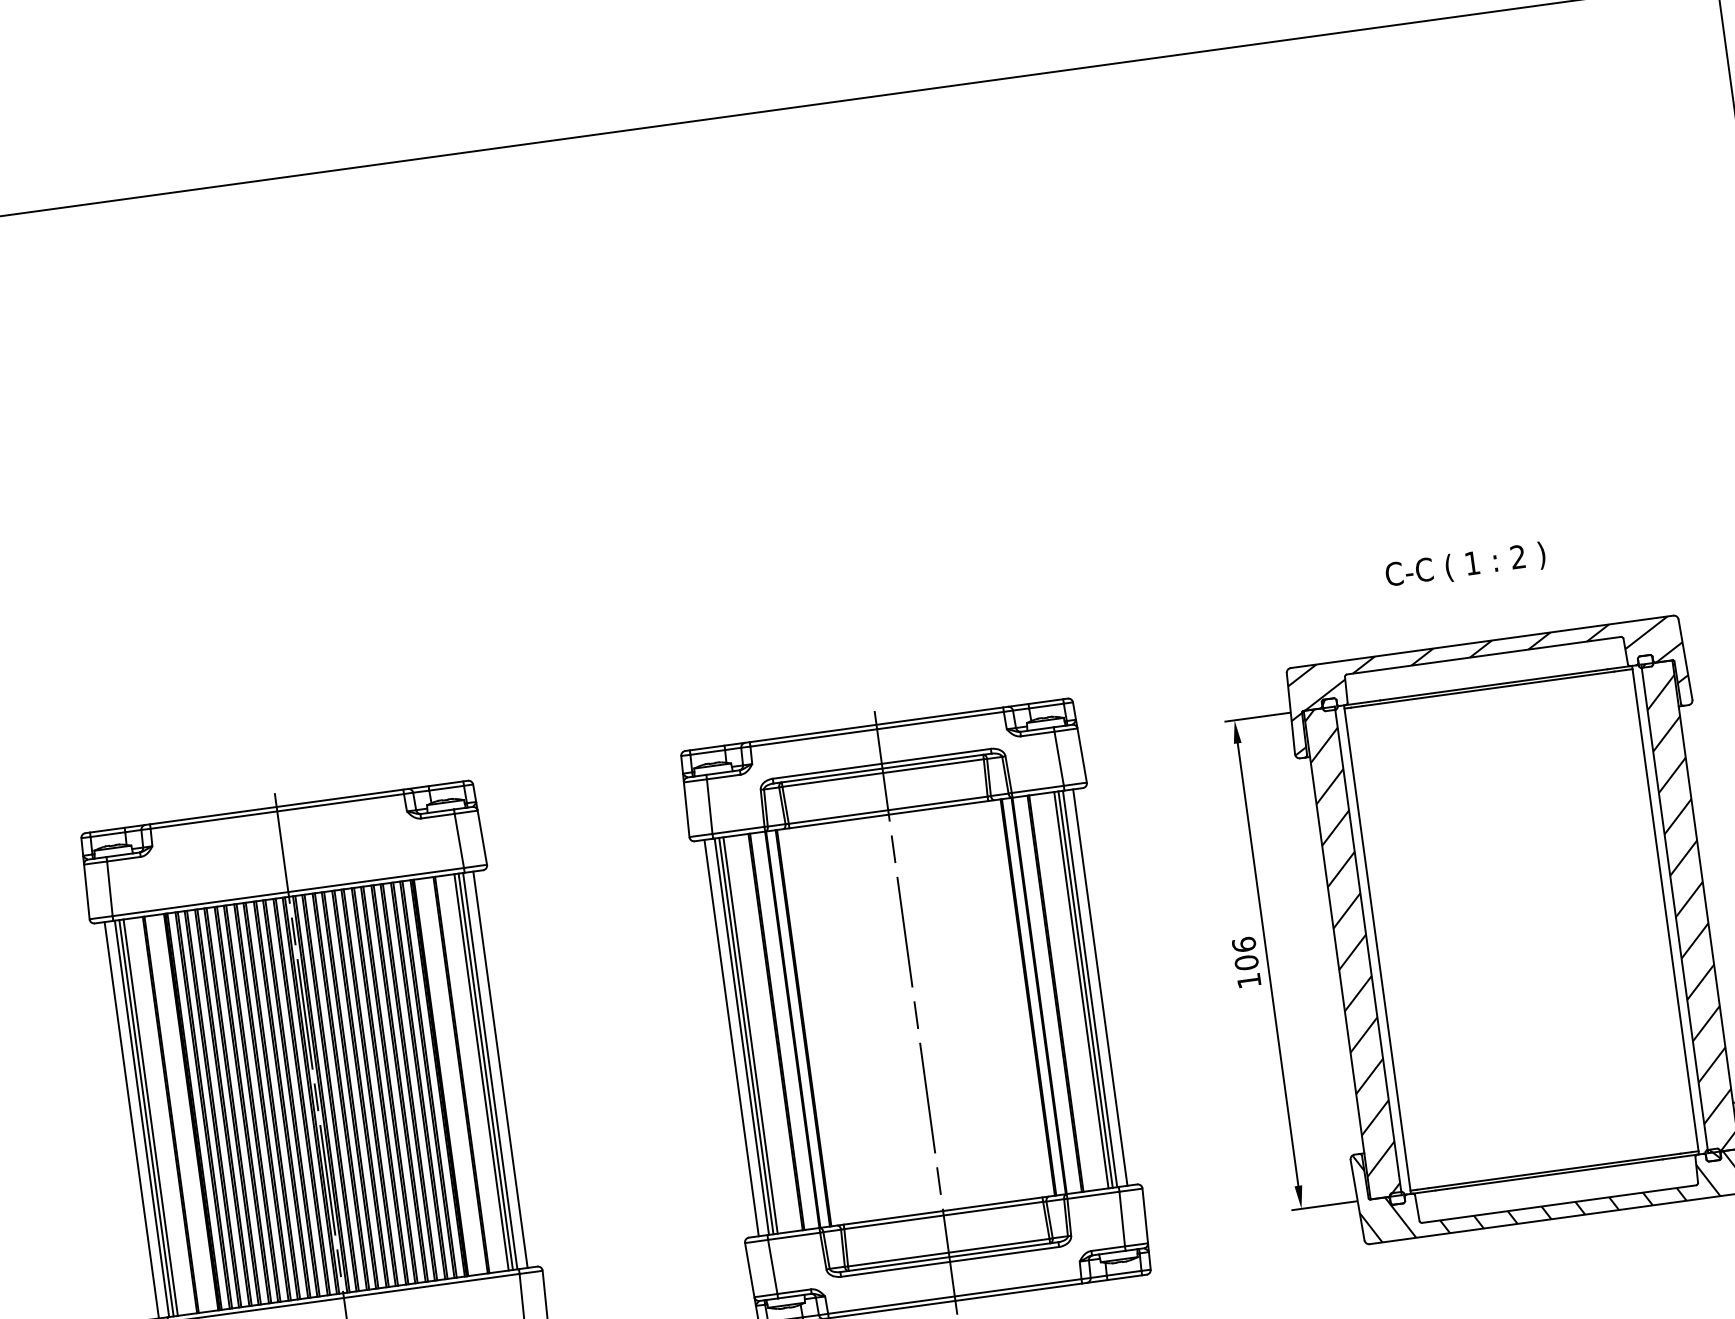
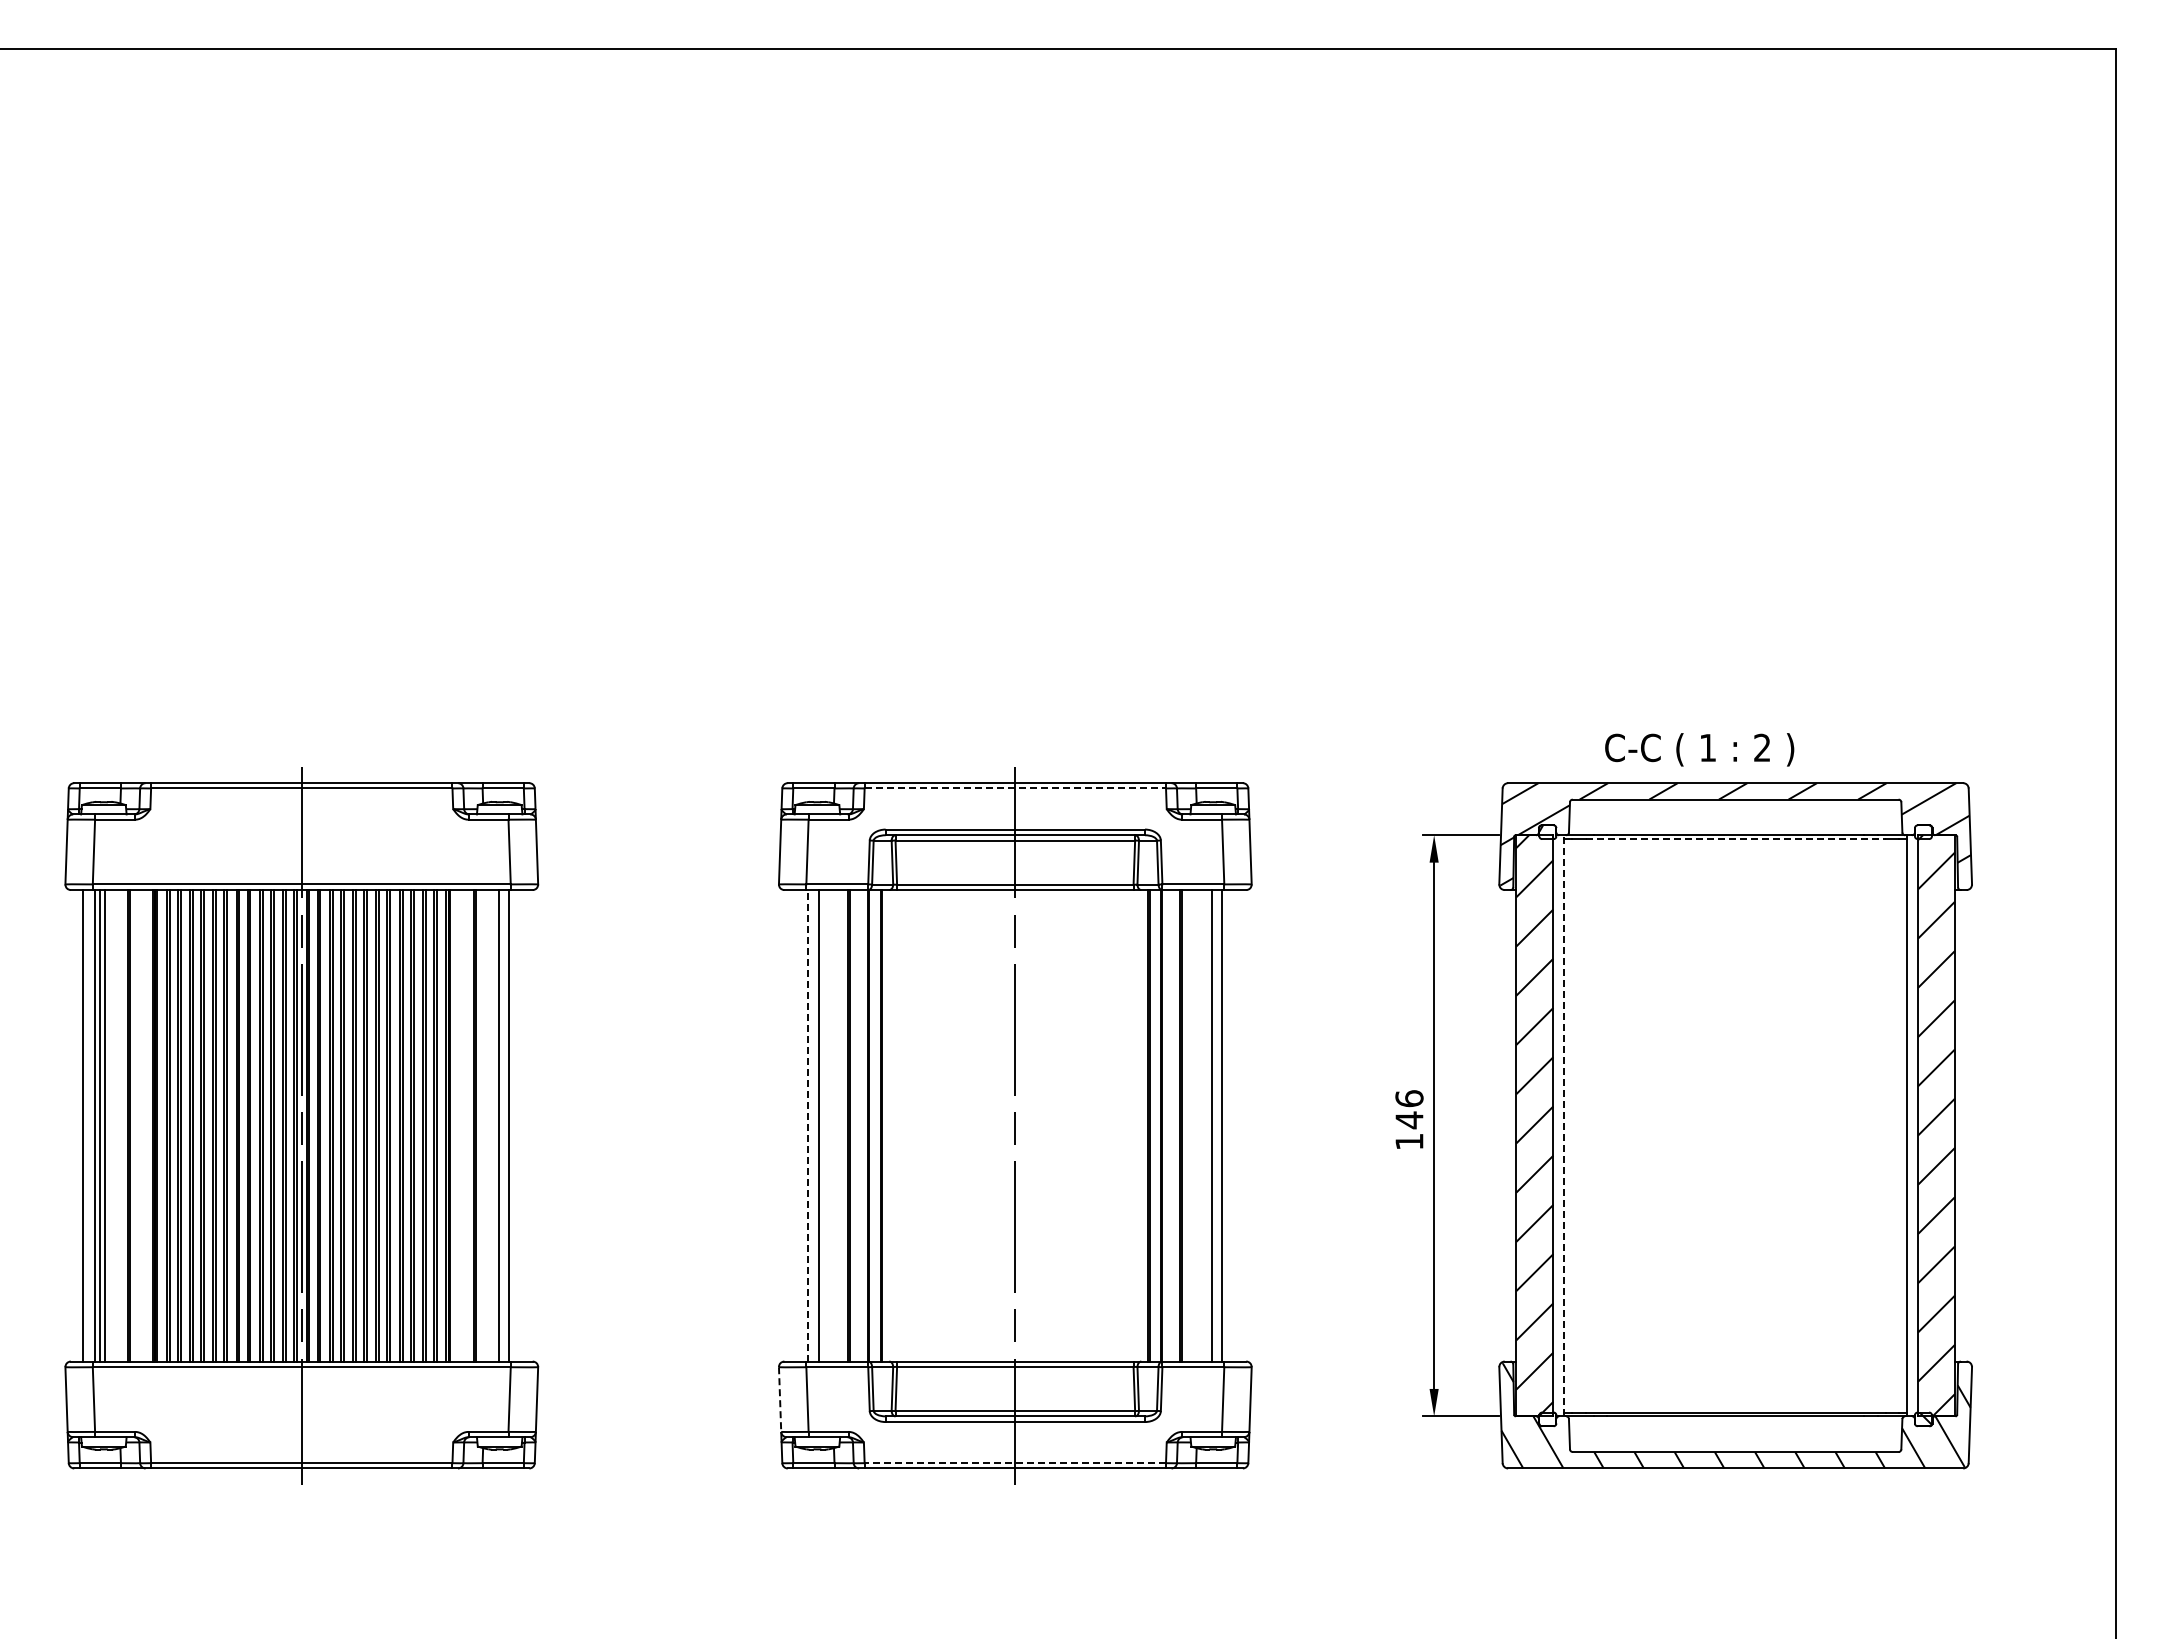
text: (1465, 565) -> (1699, 749), moved
line: (1488, 689) -> (1735, 839), solid -> dashed
line: (877, 729) -> (1015, 788), solid -> dashed
line: (1377, 949) -> (1564, 1125), solid -> dashed
text: (1246, 963) -> (1409, 1120), 106 -> 146
line: (1100, 987) -> (1234, 1125), removed
line: (1085, 989) -> (1217, 1125), removed
line: (746, 1035) -> (813, 1125), removed
line: (742, 1036) -> (808, 1125), solid -> dashed
line: (731, 1037) -> (796, 1125), removed
line: (500, 1069) -> (521, 1125), removed
line: (485, 1071) -> (503, 1125), removed
line: (750, 1270) -> (780, 1400), solid -> dashed
line: (955, 1296) -> (1015, 1463), solid -> dashed

